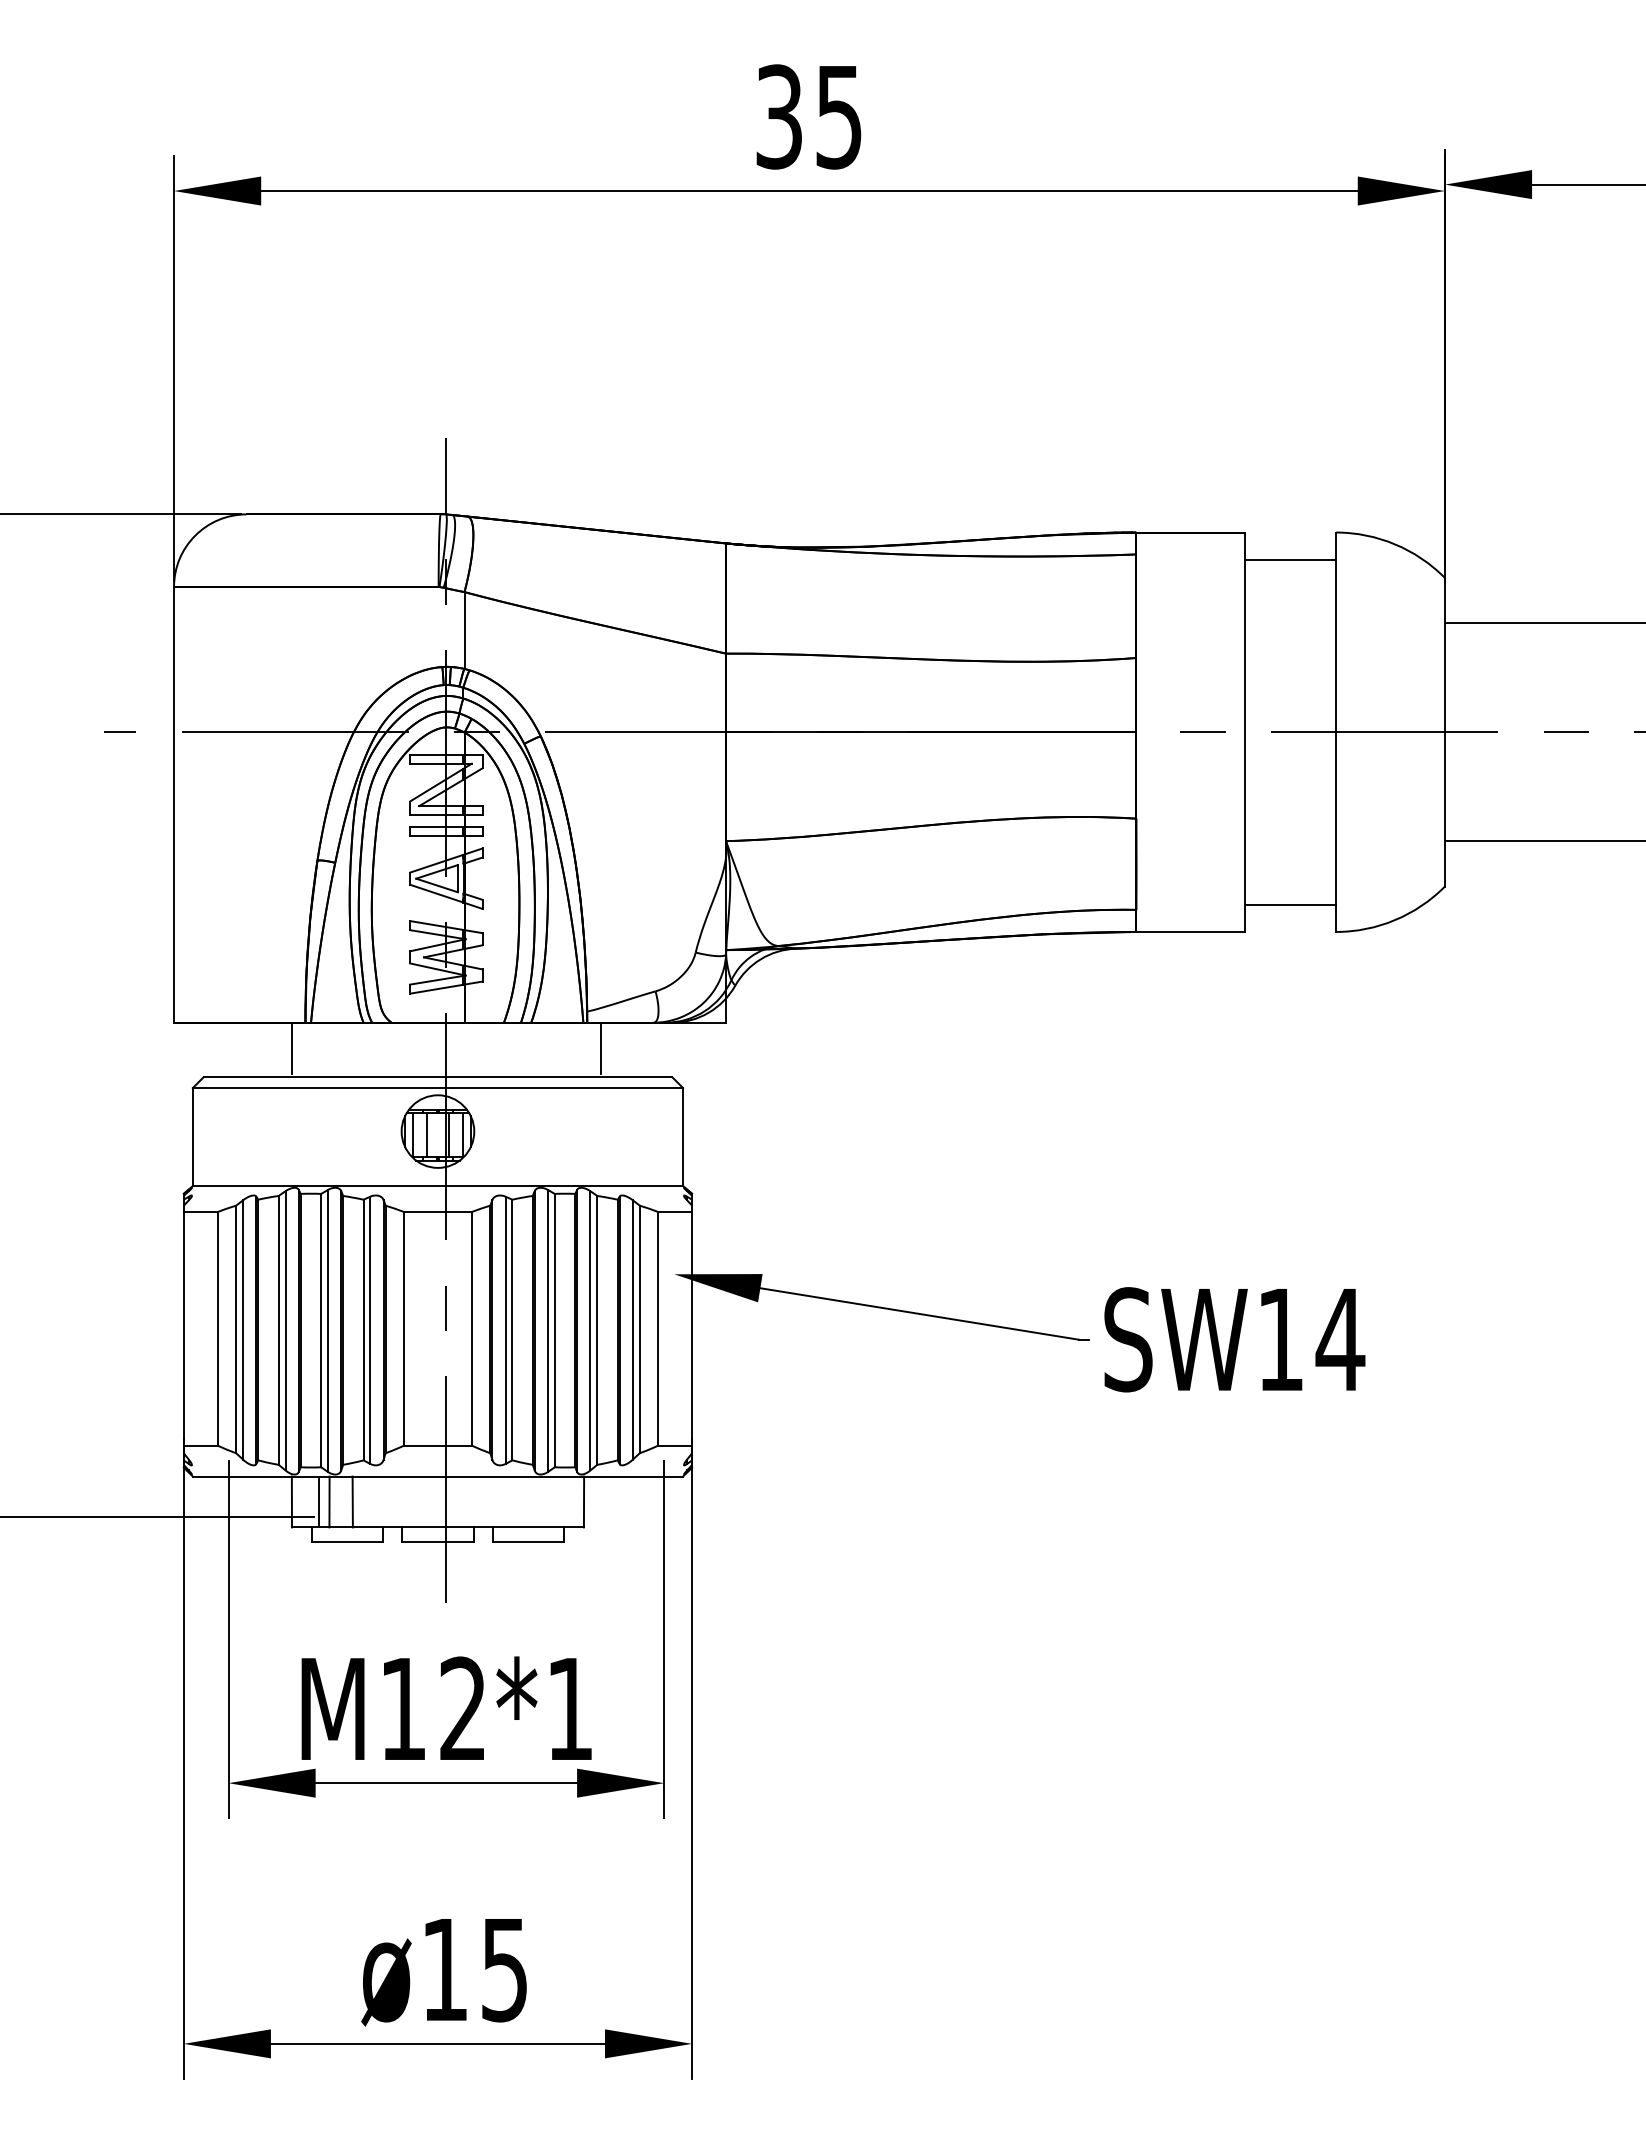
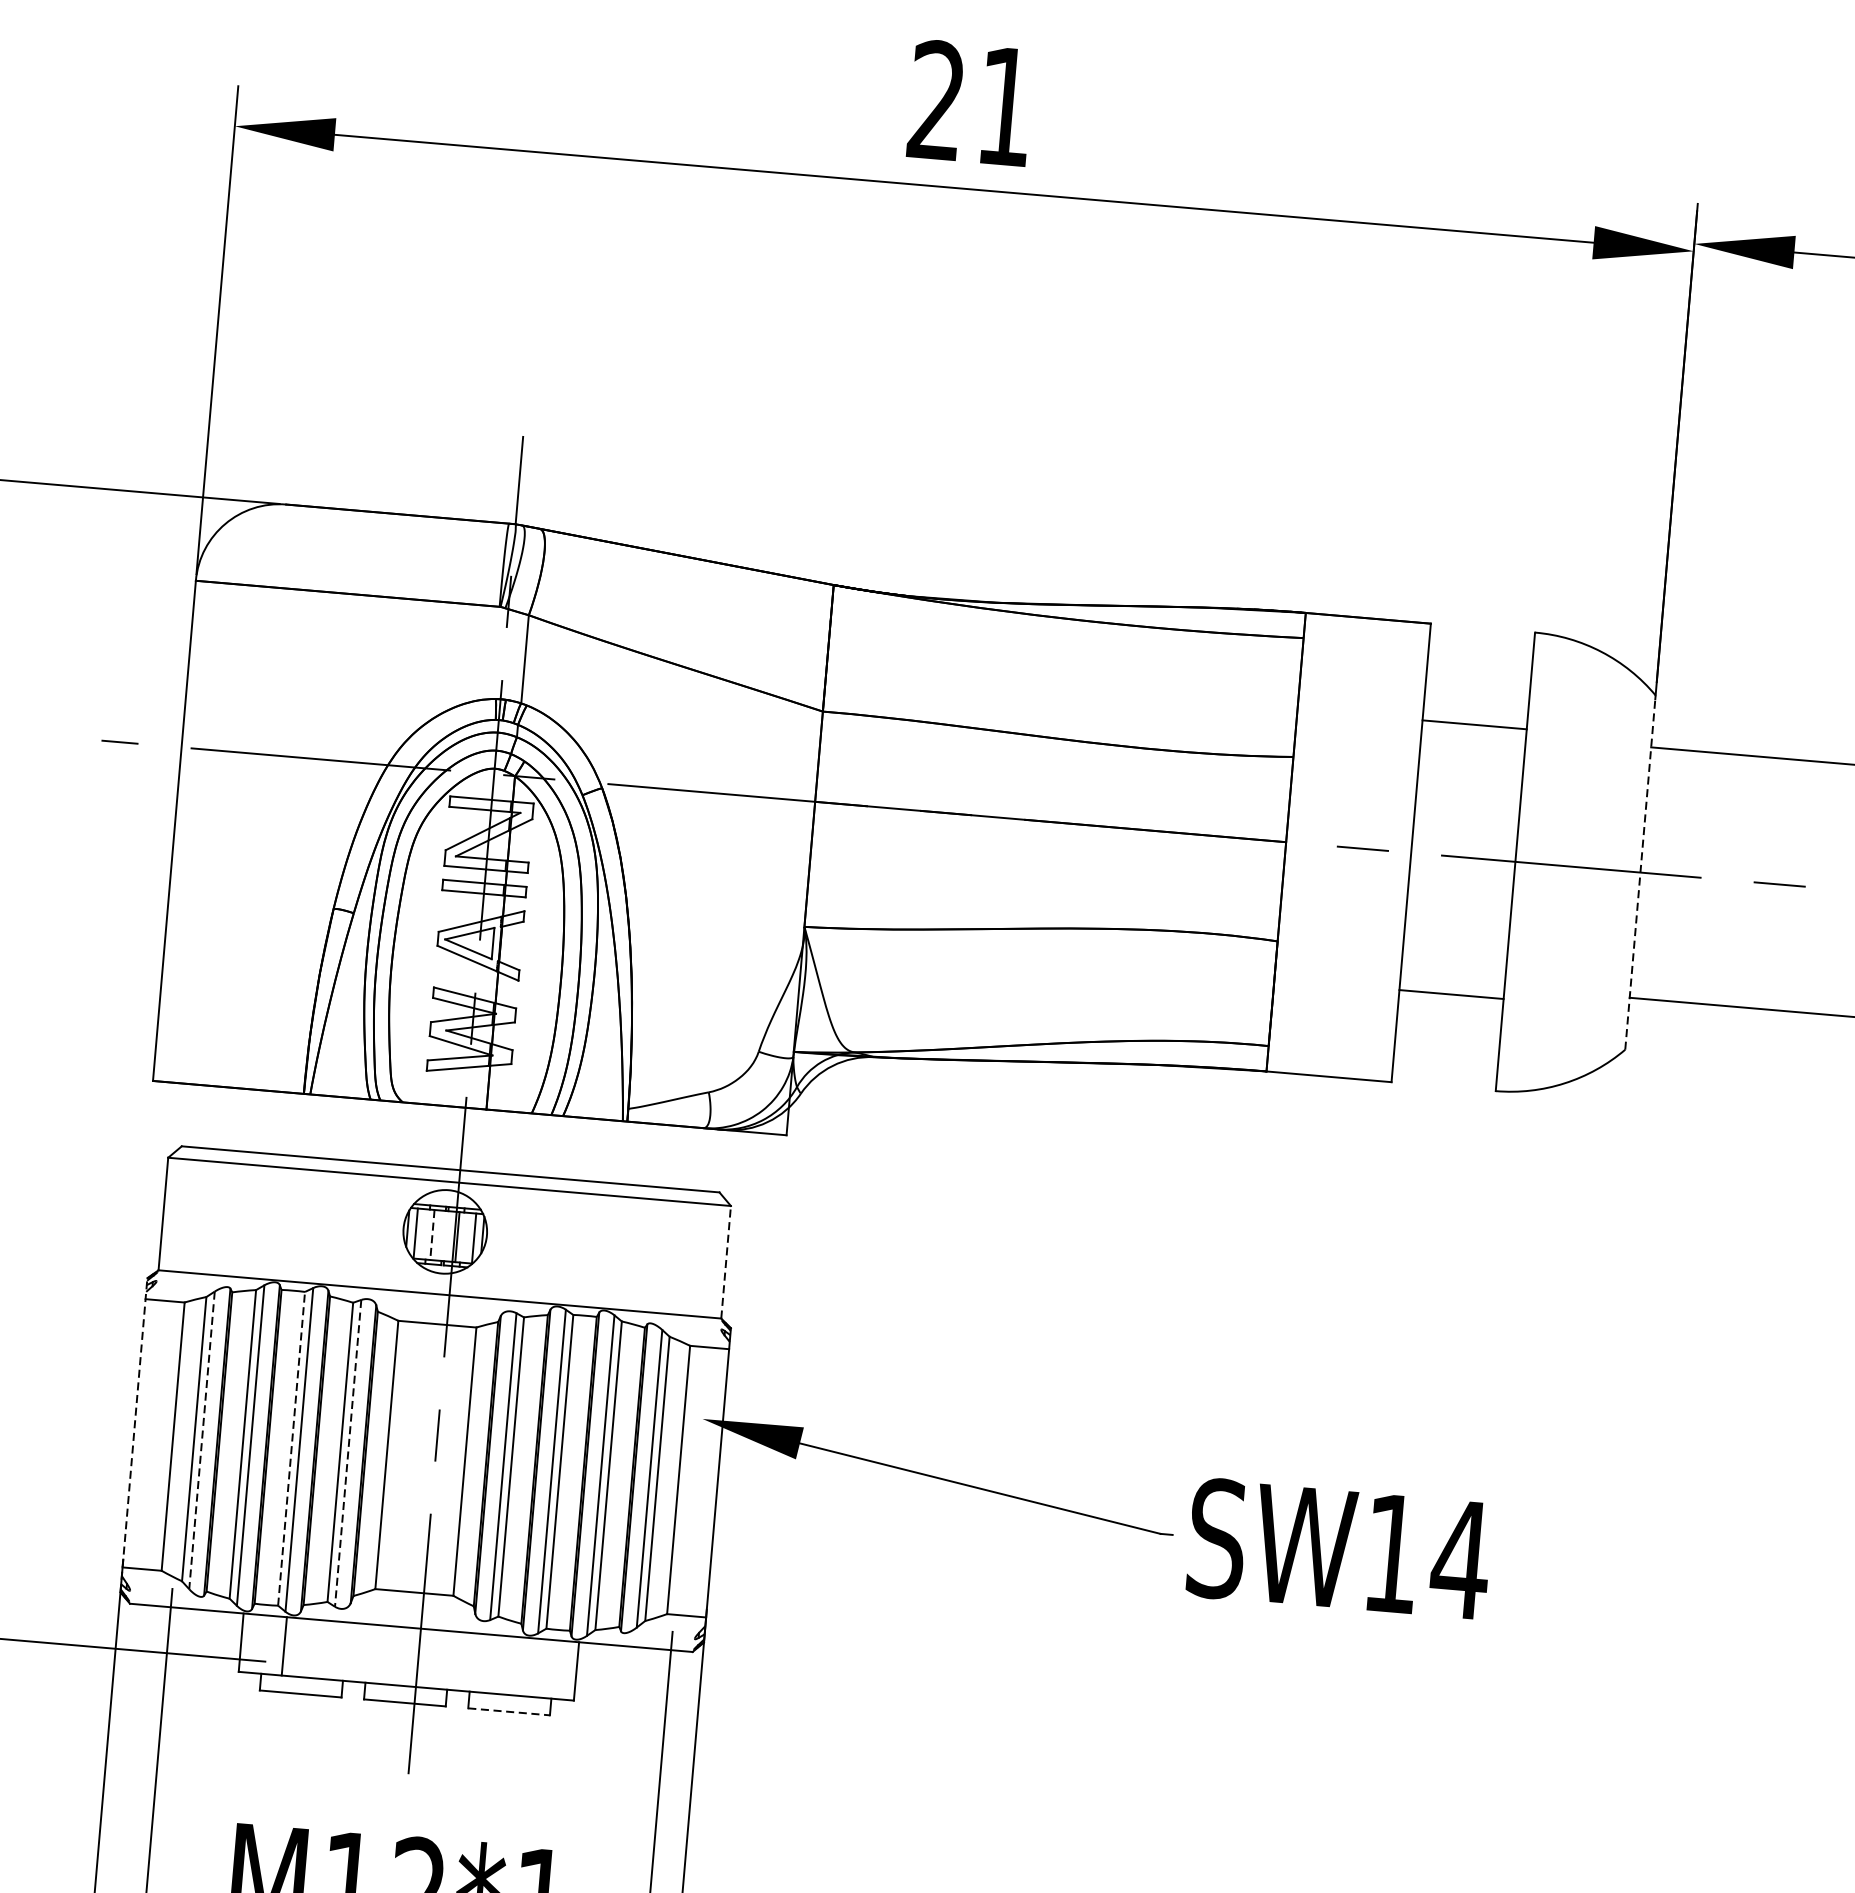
text: (808, 116) -> (970, 103), 35 -> 21
line: (1290, 559) -> (1474, 724), moved
line: (1444, 731) -> (1640, 871), solid -> dashed
line: (1290, 904) -> (1451, 994), moved
line: (292, 1047) -> (286, 1121), removed
line: (600, 1047) -> (640, 1151), removed
line: (427, 1135) -> (432, 1235), solid -> dashed
line: (683, 1136) -> (726, 1261), solid -> dashed
line: (243, 1329) -> (202, 1439), solid -> dashed
line: (183, 1330) -> (133, 1435), solid -> dashed
line: (321, 1330) -> (292, 1448), solid -> dashed
line: (370, 1330) -> (348, 1453), solid -> dashed
line: (319, 1501) -> (272, 1644), removed
line: (352, 1501) -> (310, 1648), removed
line: (528, 1541) -> (508, 1711), solid -> dashed

